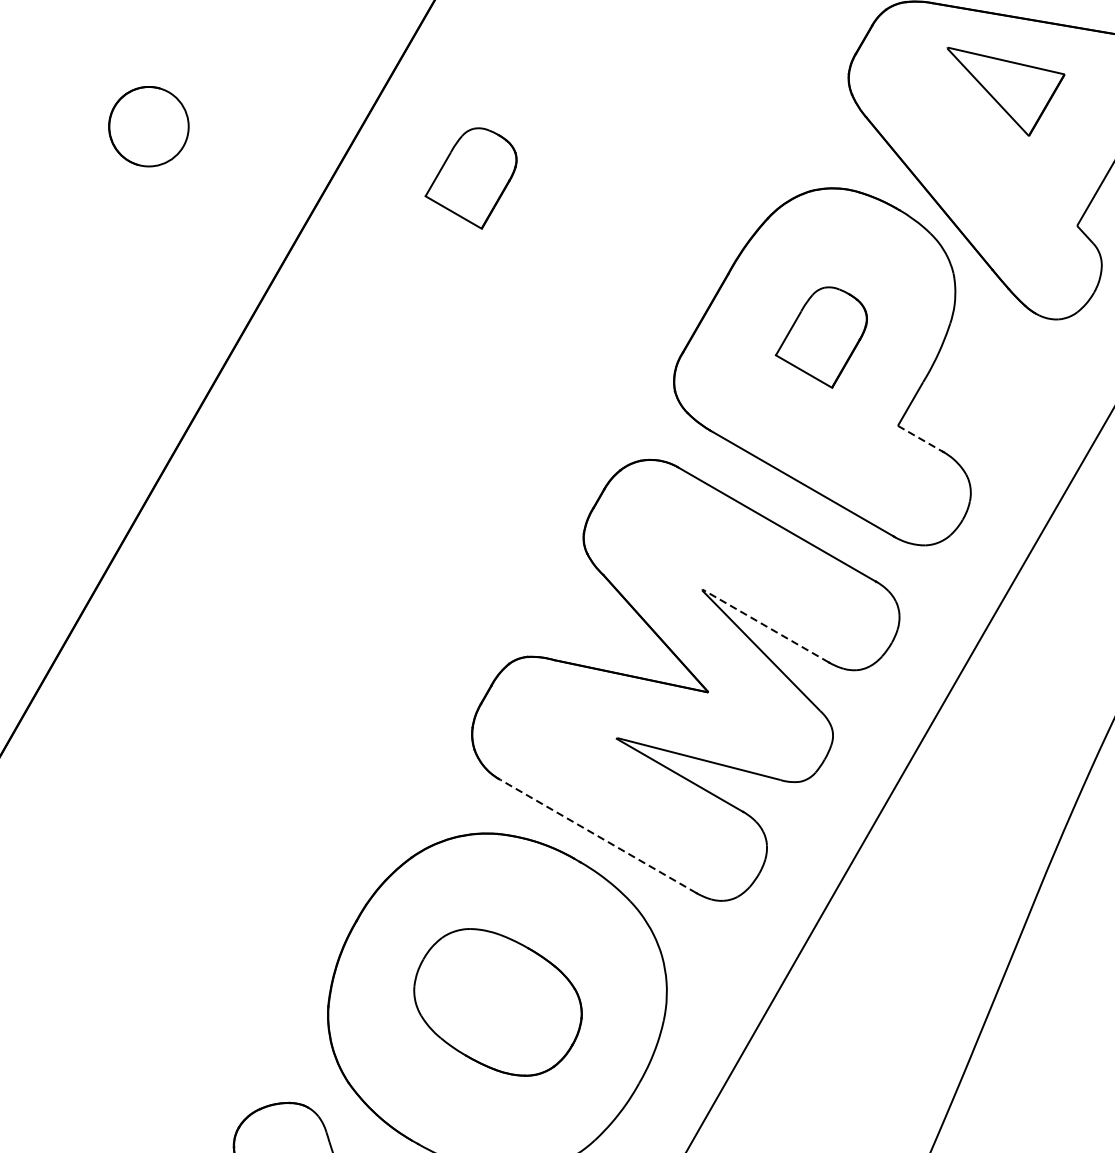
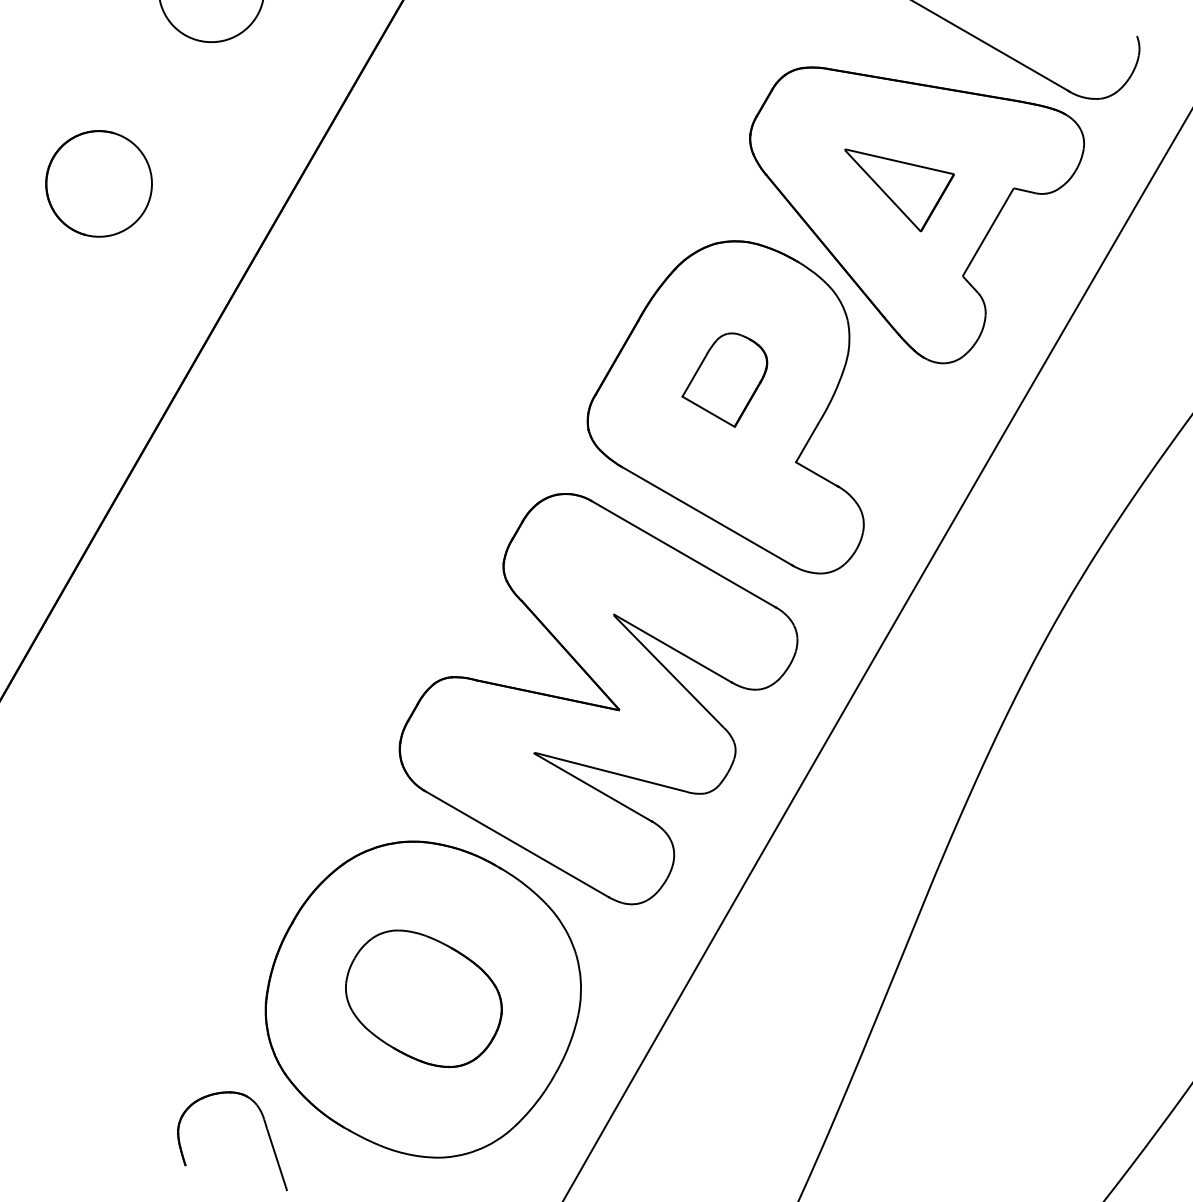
part: (1005, 91) -> (899, 190), moved
part: (148, 126) -> (98, 183), size x1.43
part: (470, 177) -> (398, 231), removed
line: (919, 438) -> (816, 474), dashed -> solid
line: (765, 625) -> (672, 648), dashed -> solid
line: (597, 836) -> (516, 844), dashed -> solid

